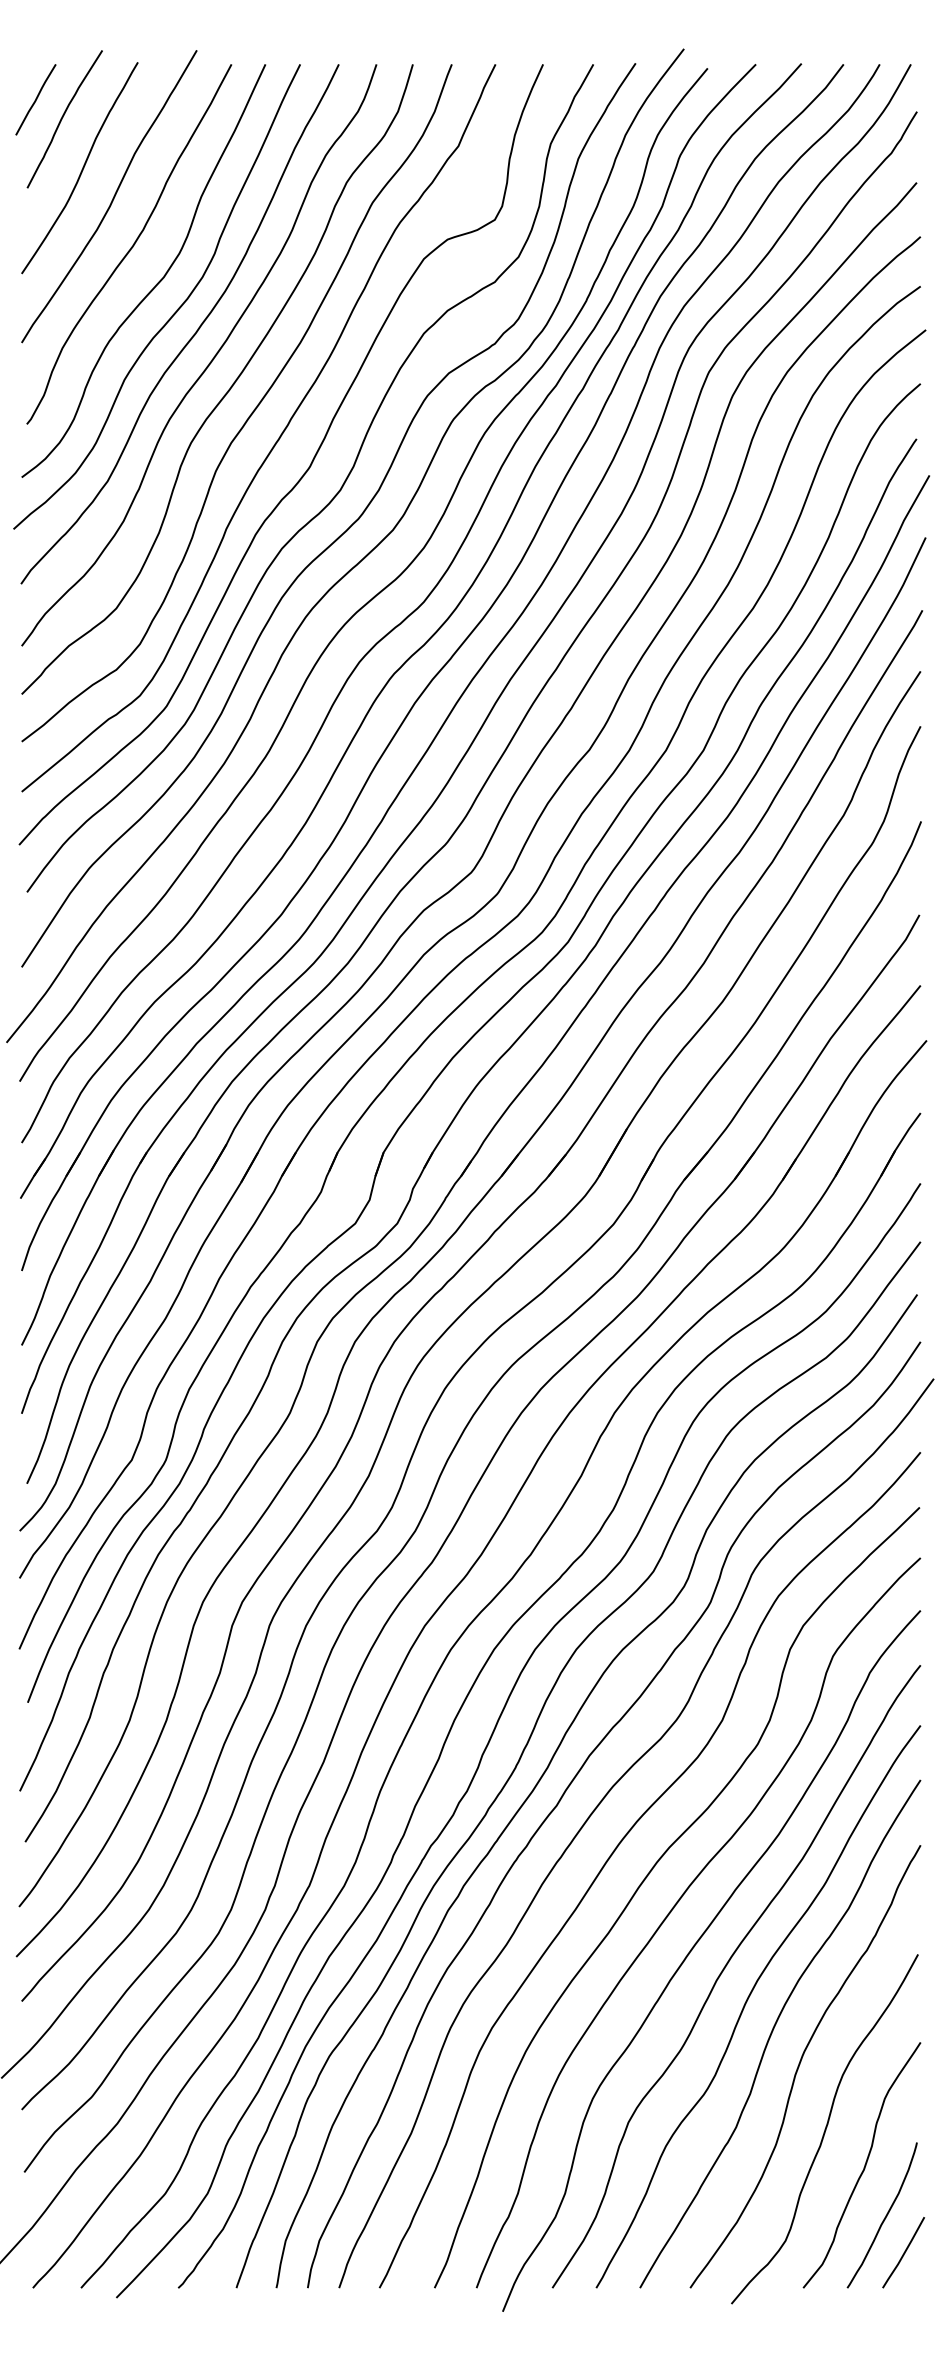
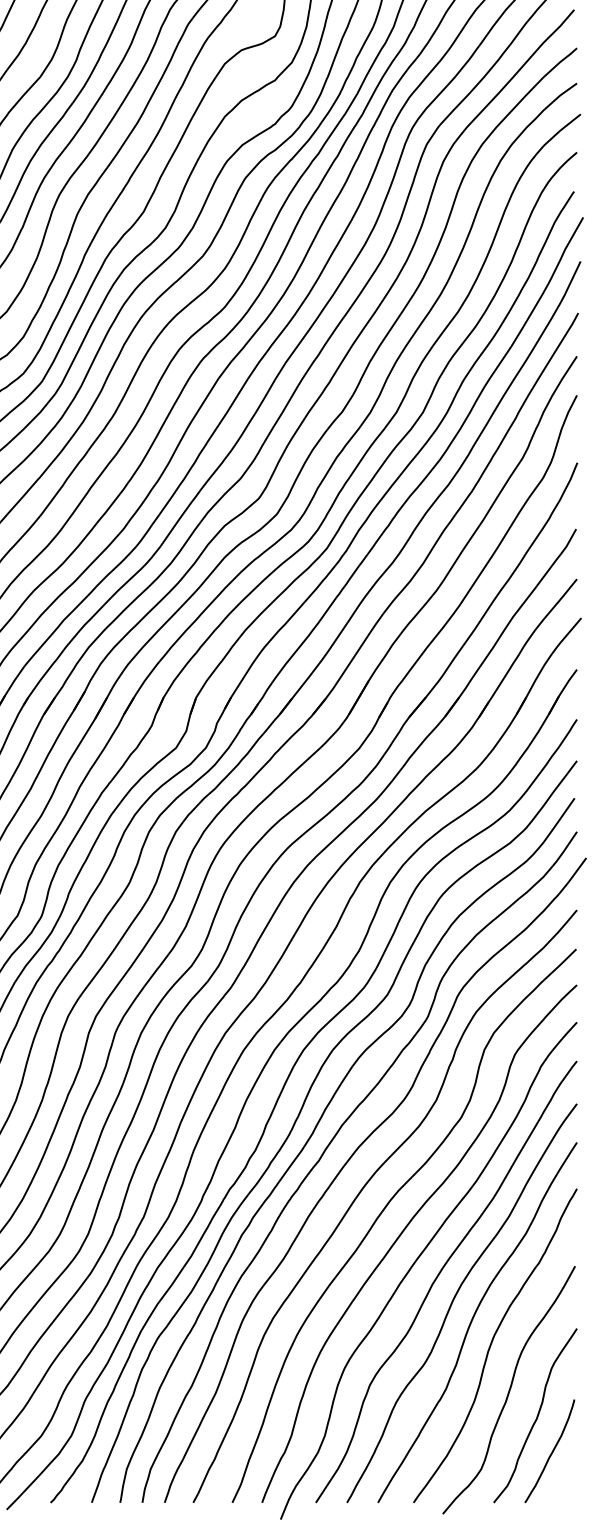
curve: (903, 2252) -> (564, 1477), removed

